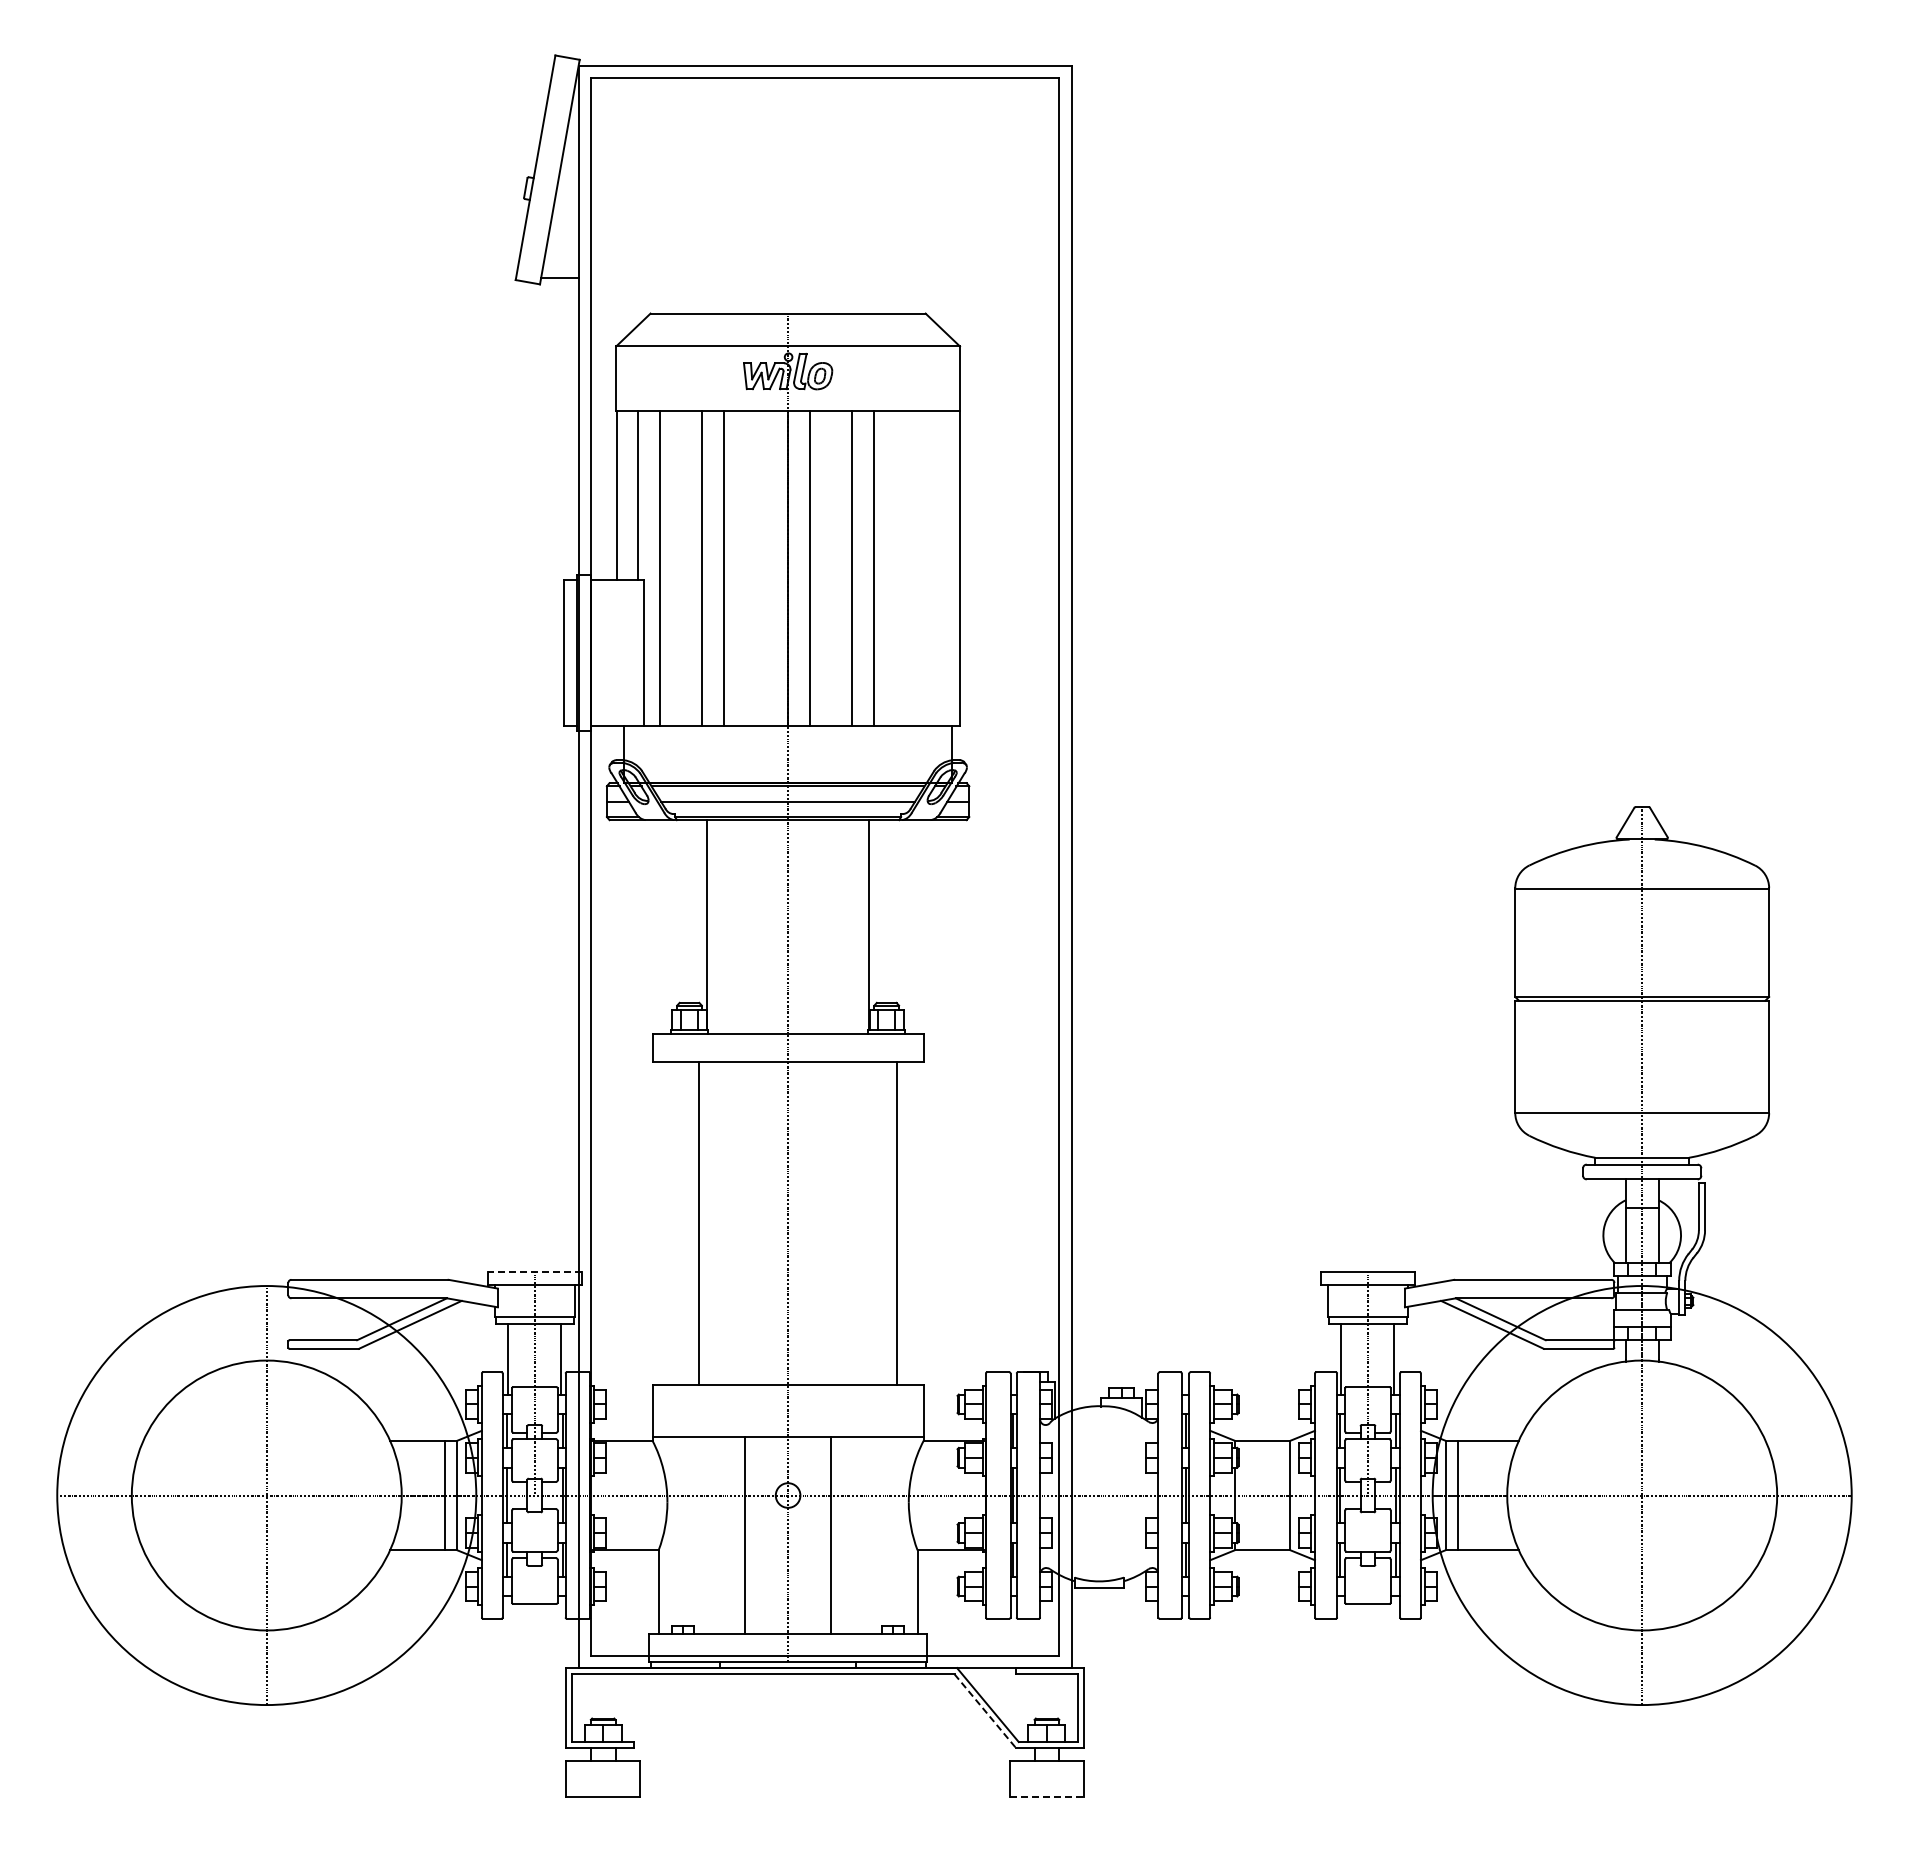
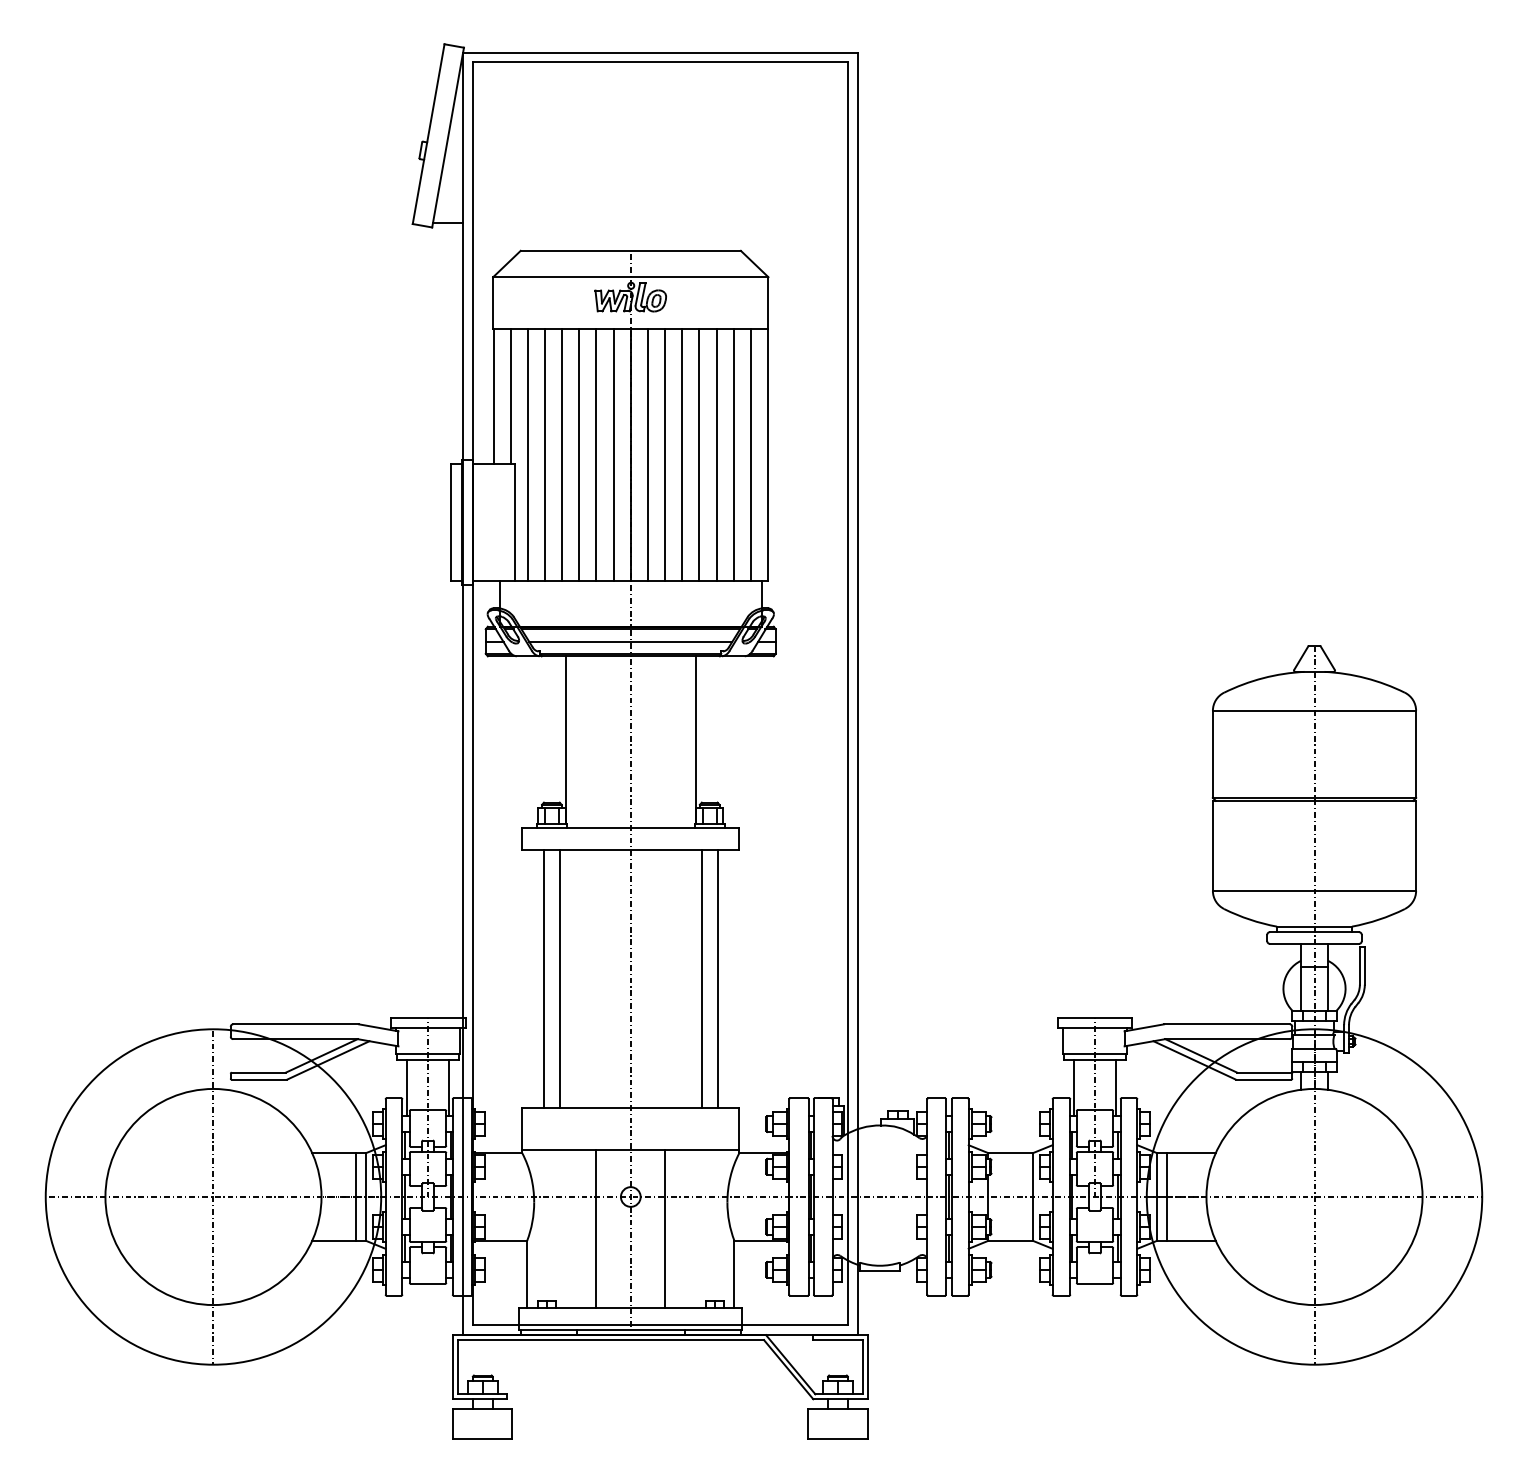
line: (681, 567) -> (545, 454), added
line: (745, 567) -> (596, 454), added
line: (766, 567) -> (613, 454), added
line: (831, 567) -> (665, 454), added
line: (895, 567) -> (716, 454), added
line: (916, 567) -> (733, 454), added
line: (938, 567) -> (751, 454), added
line: (679, 1222) -> (543, 978), added
line: (876, 1222) -> (701, 978), added
line: (534, 1272) -> (427, 1018), dashed -> solid
line: (985, 1711) -> (788, 1369), dashed -> solid
line: (1046, 1797) -> (837, 1438), dashed -> solid

